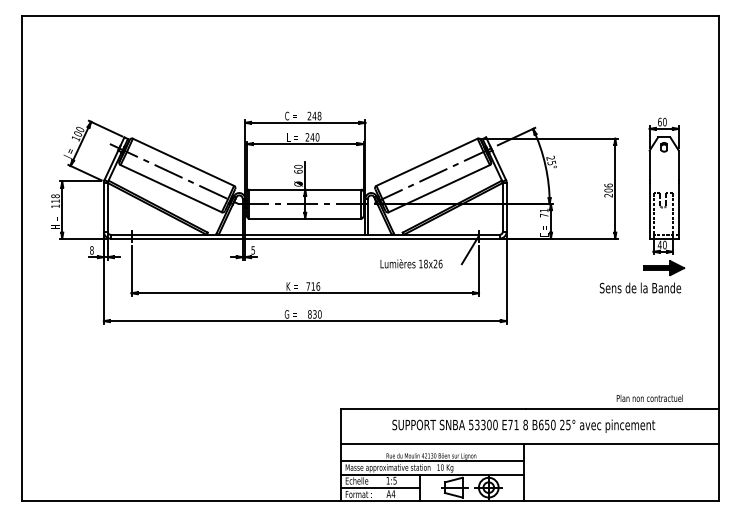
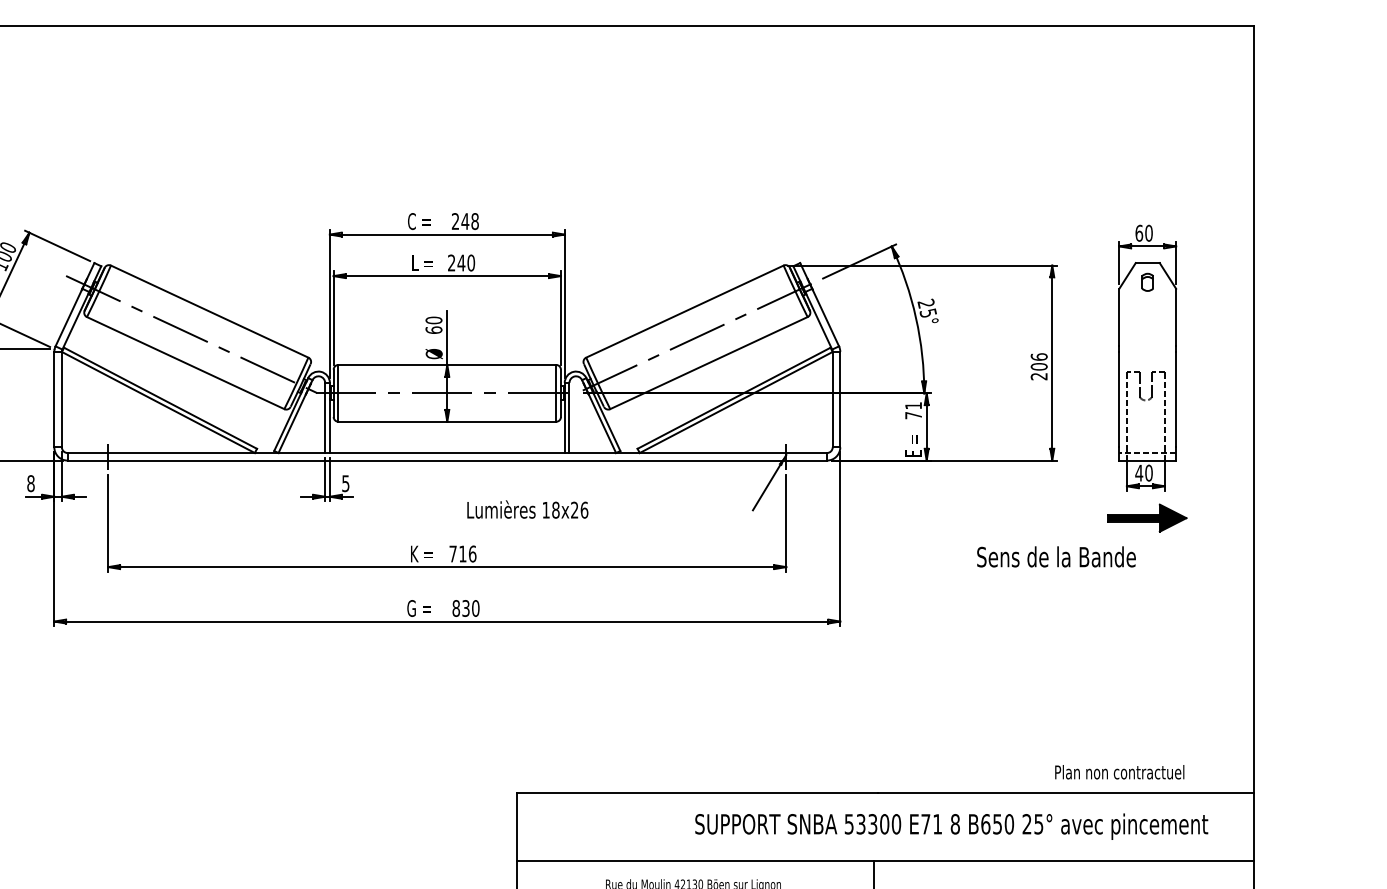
text: (411, 263) -> (527, 509), moved
text: (640, 287) -> (1056, 555), moved
text: (523, 425) -> (951, 825), moved

